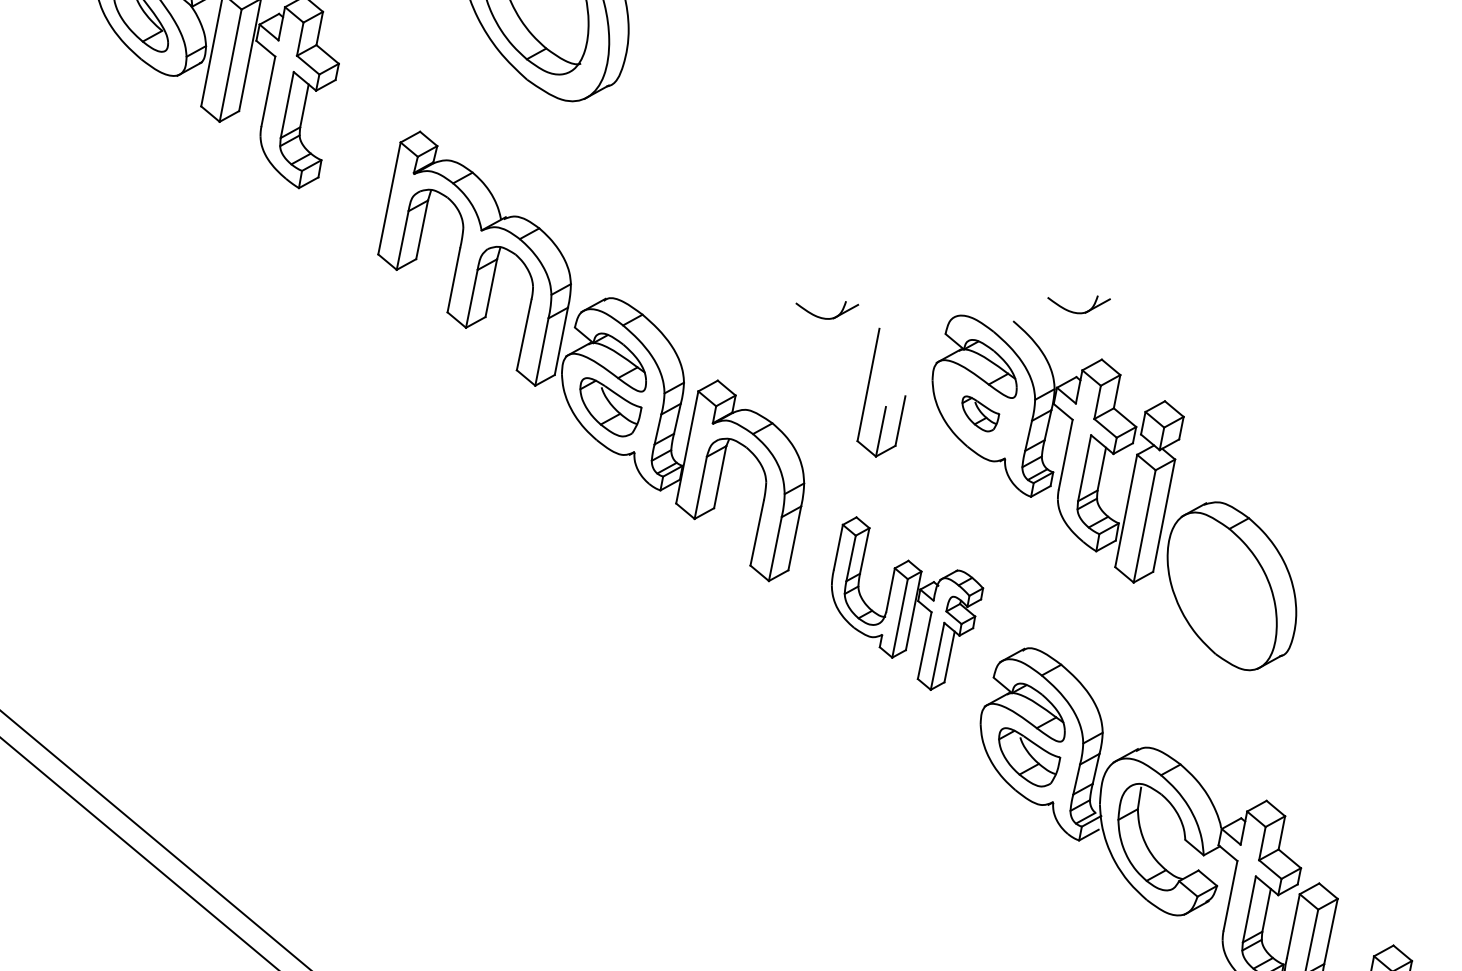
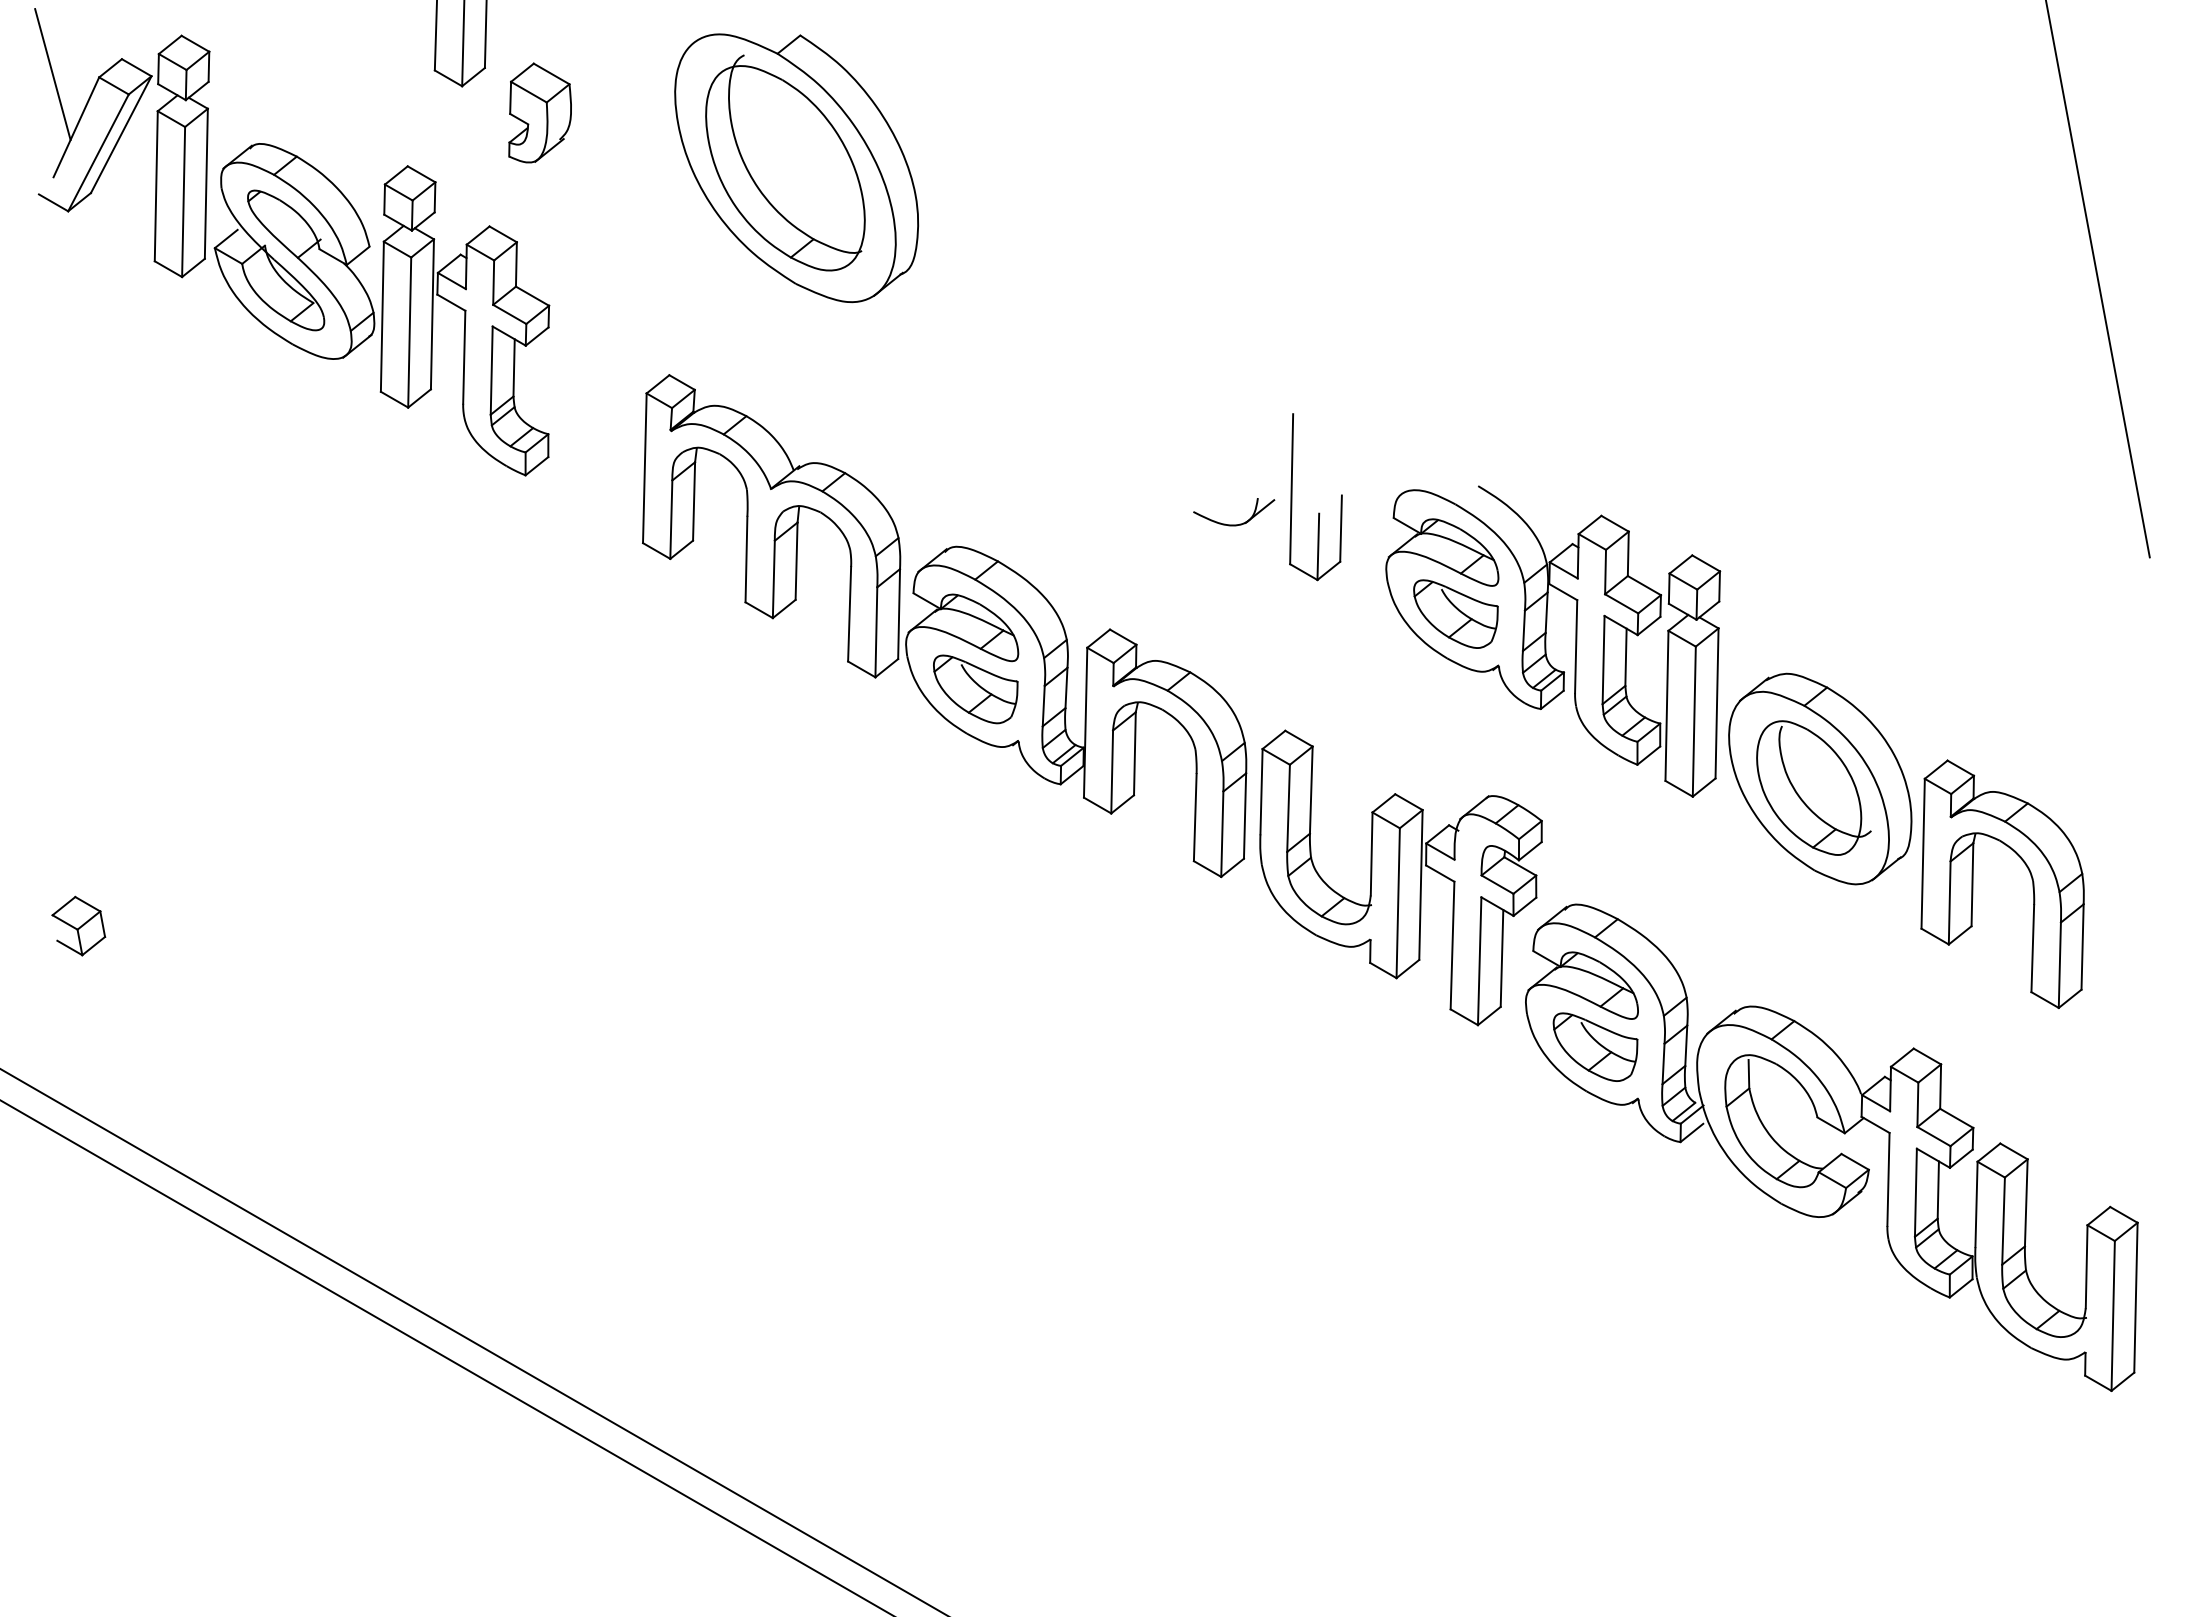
part: (1076, 312) -> (1558, 460), removed
part: (885, 405) -> (1318, 512), moved
part: (979, 413) -> (1455, 613), size x1.67
part: (1225, 591) -> (1813, 787), added
part: (903, 604) -> (1400, 877), size x1.43
part: (1376, 684) -> (2029, 873), added

